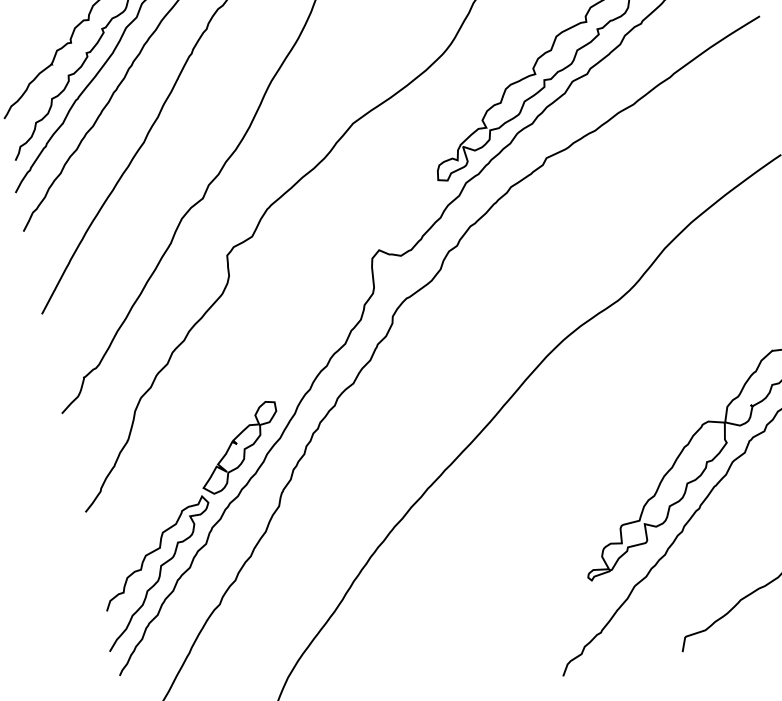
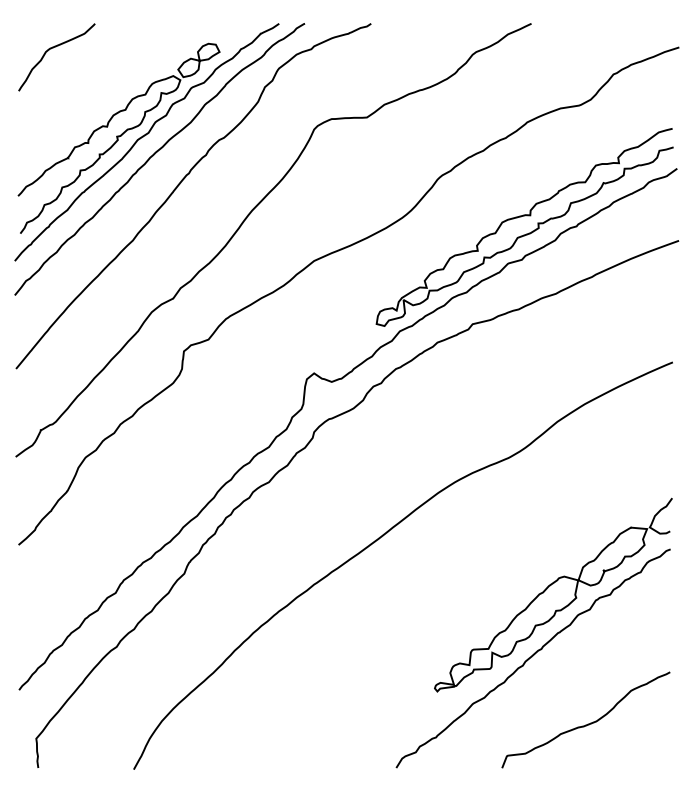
part: (191, 525) -> (106, 574), removed

